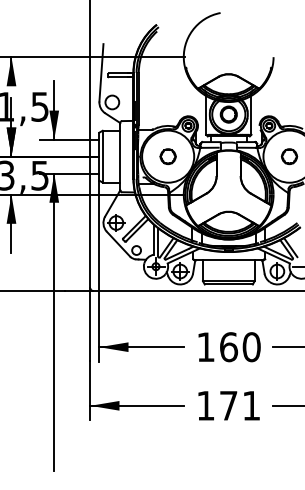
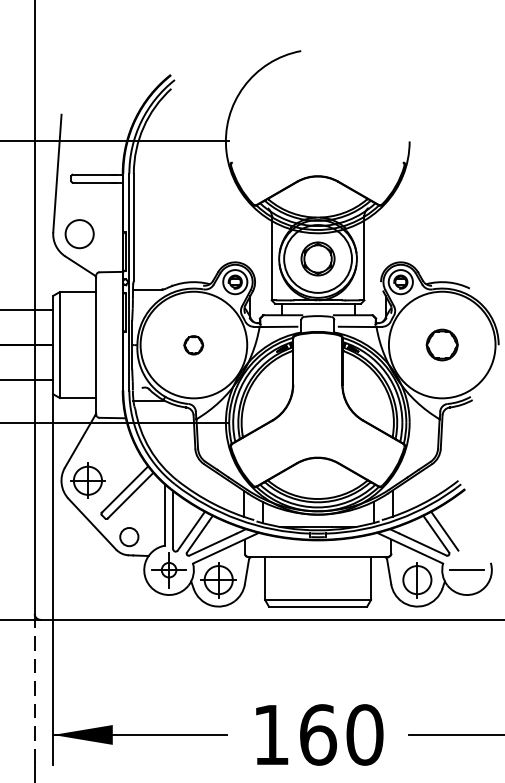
circle: (167, 156) -> (192, 344), size x0.6
line: (90, 324) -> (34, 688), solid -> dashed

